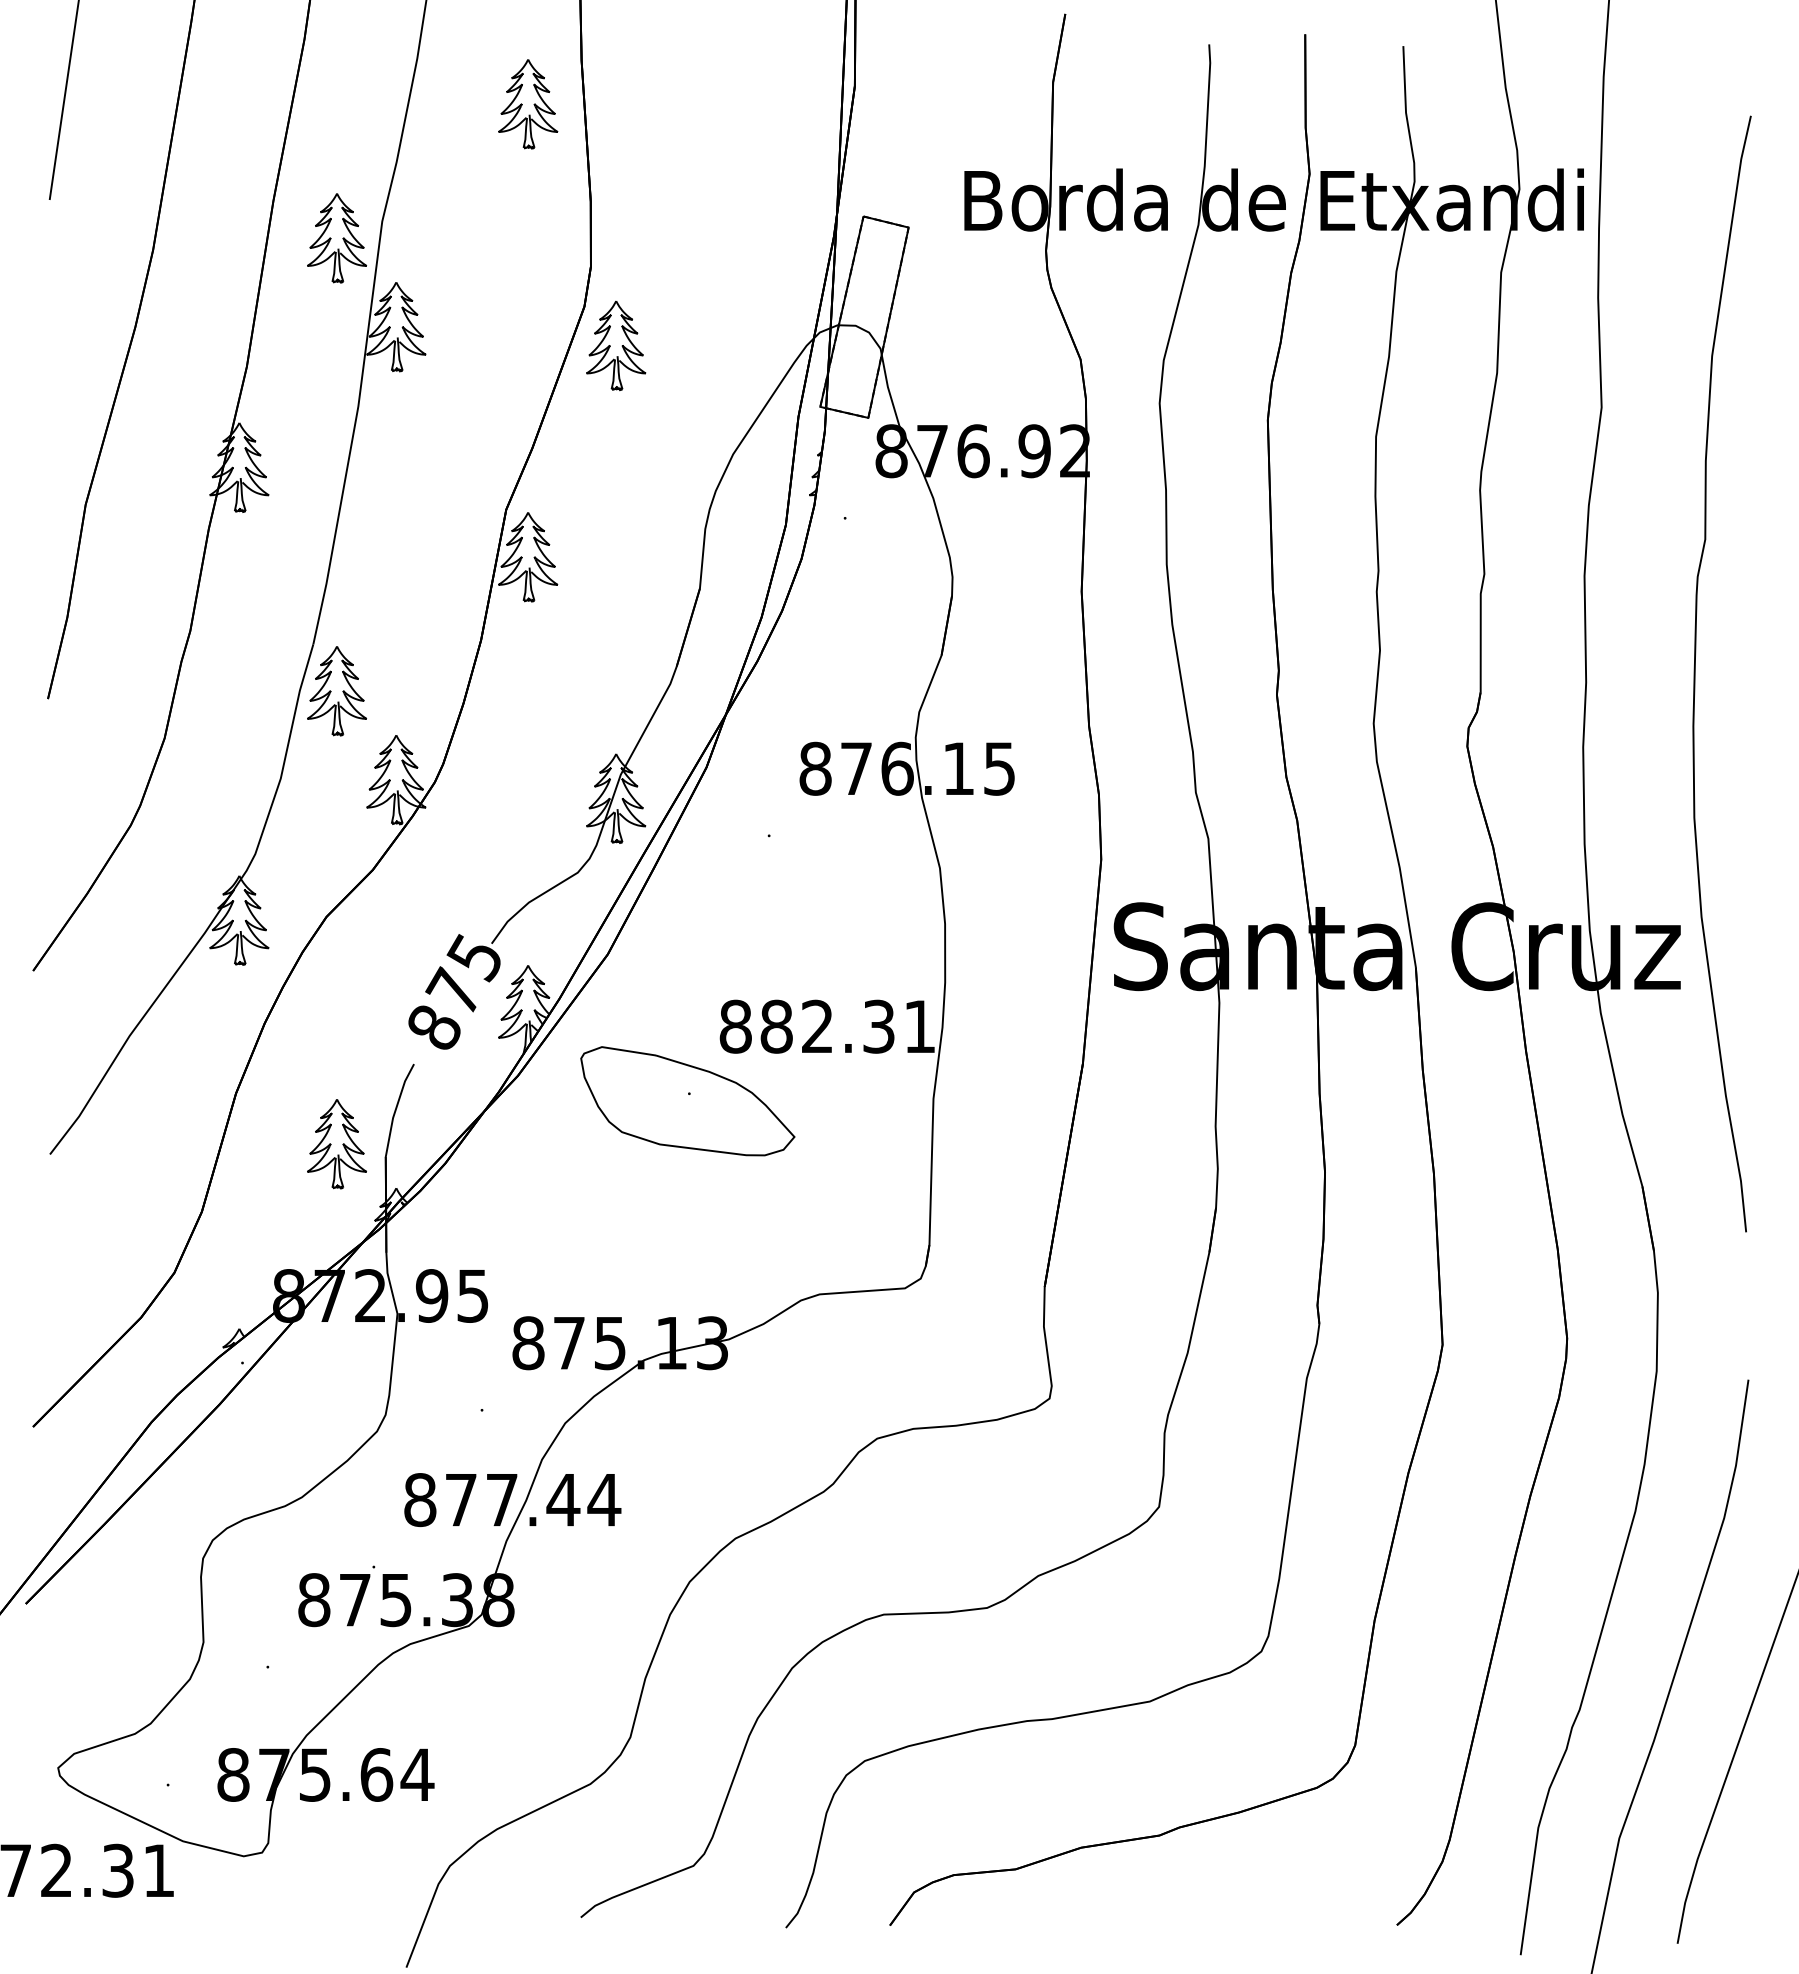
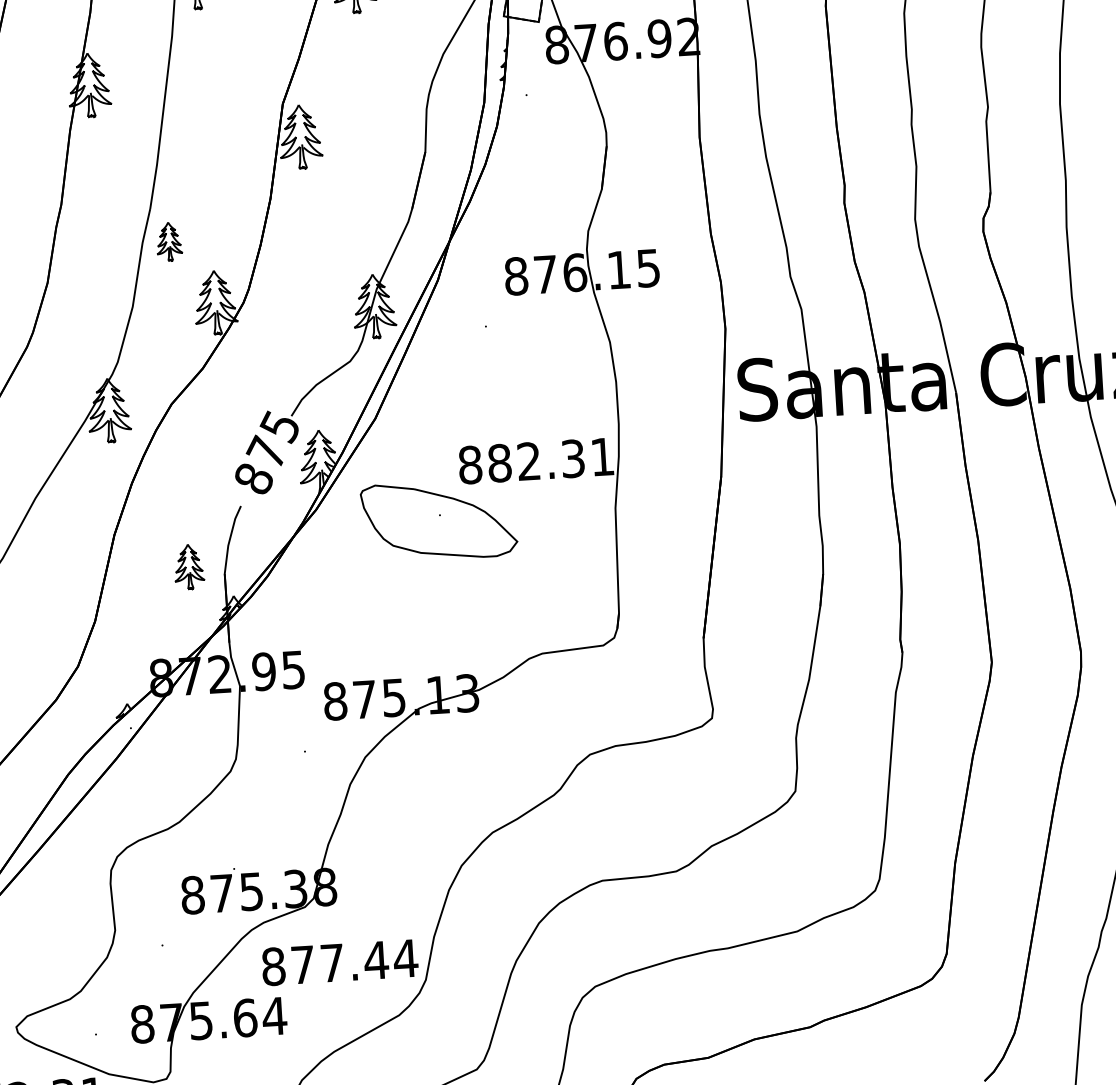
part: (336, 691) -> (168, 241), size x0.6
part: (336, 1144) -> (188, 567), size x0.7
text: (512, 1499) -> (339, 962), moved

